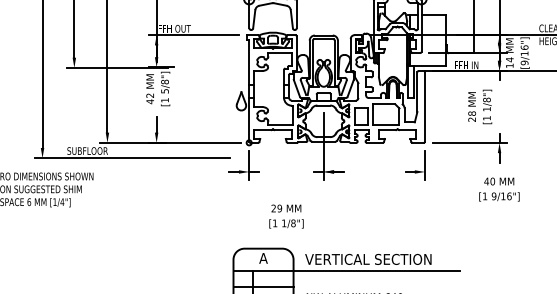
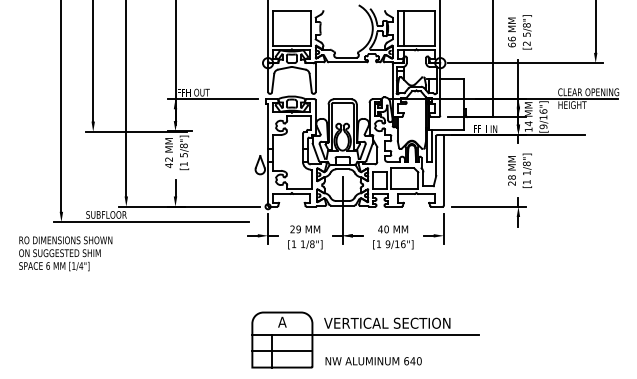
text: (479, 106) -> (519, 170), moved
text: (499, 189) -> (393, 237), moved
text: (286, 216) -> (305, 237), moved

